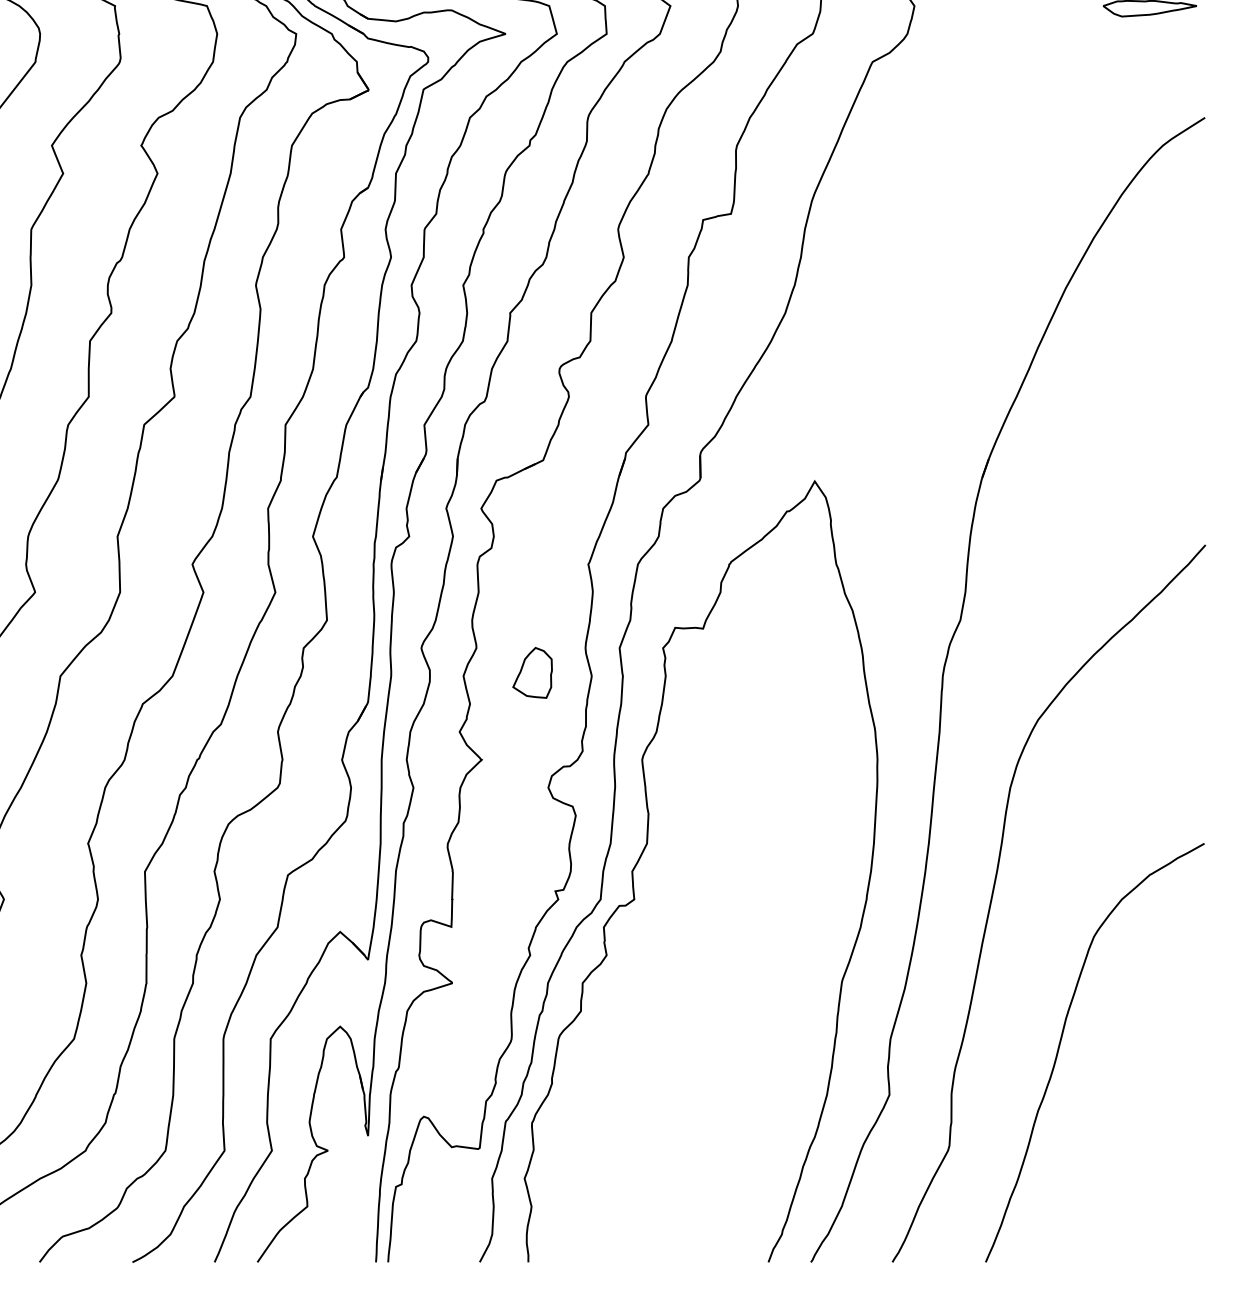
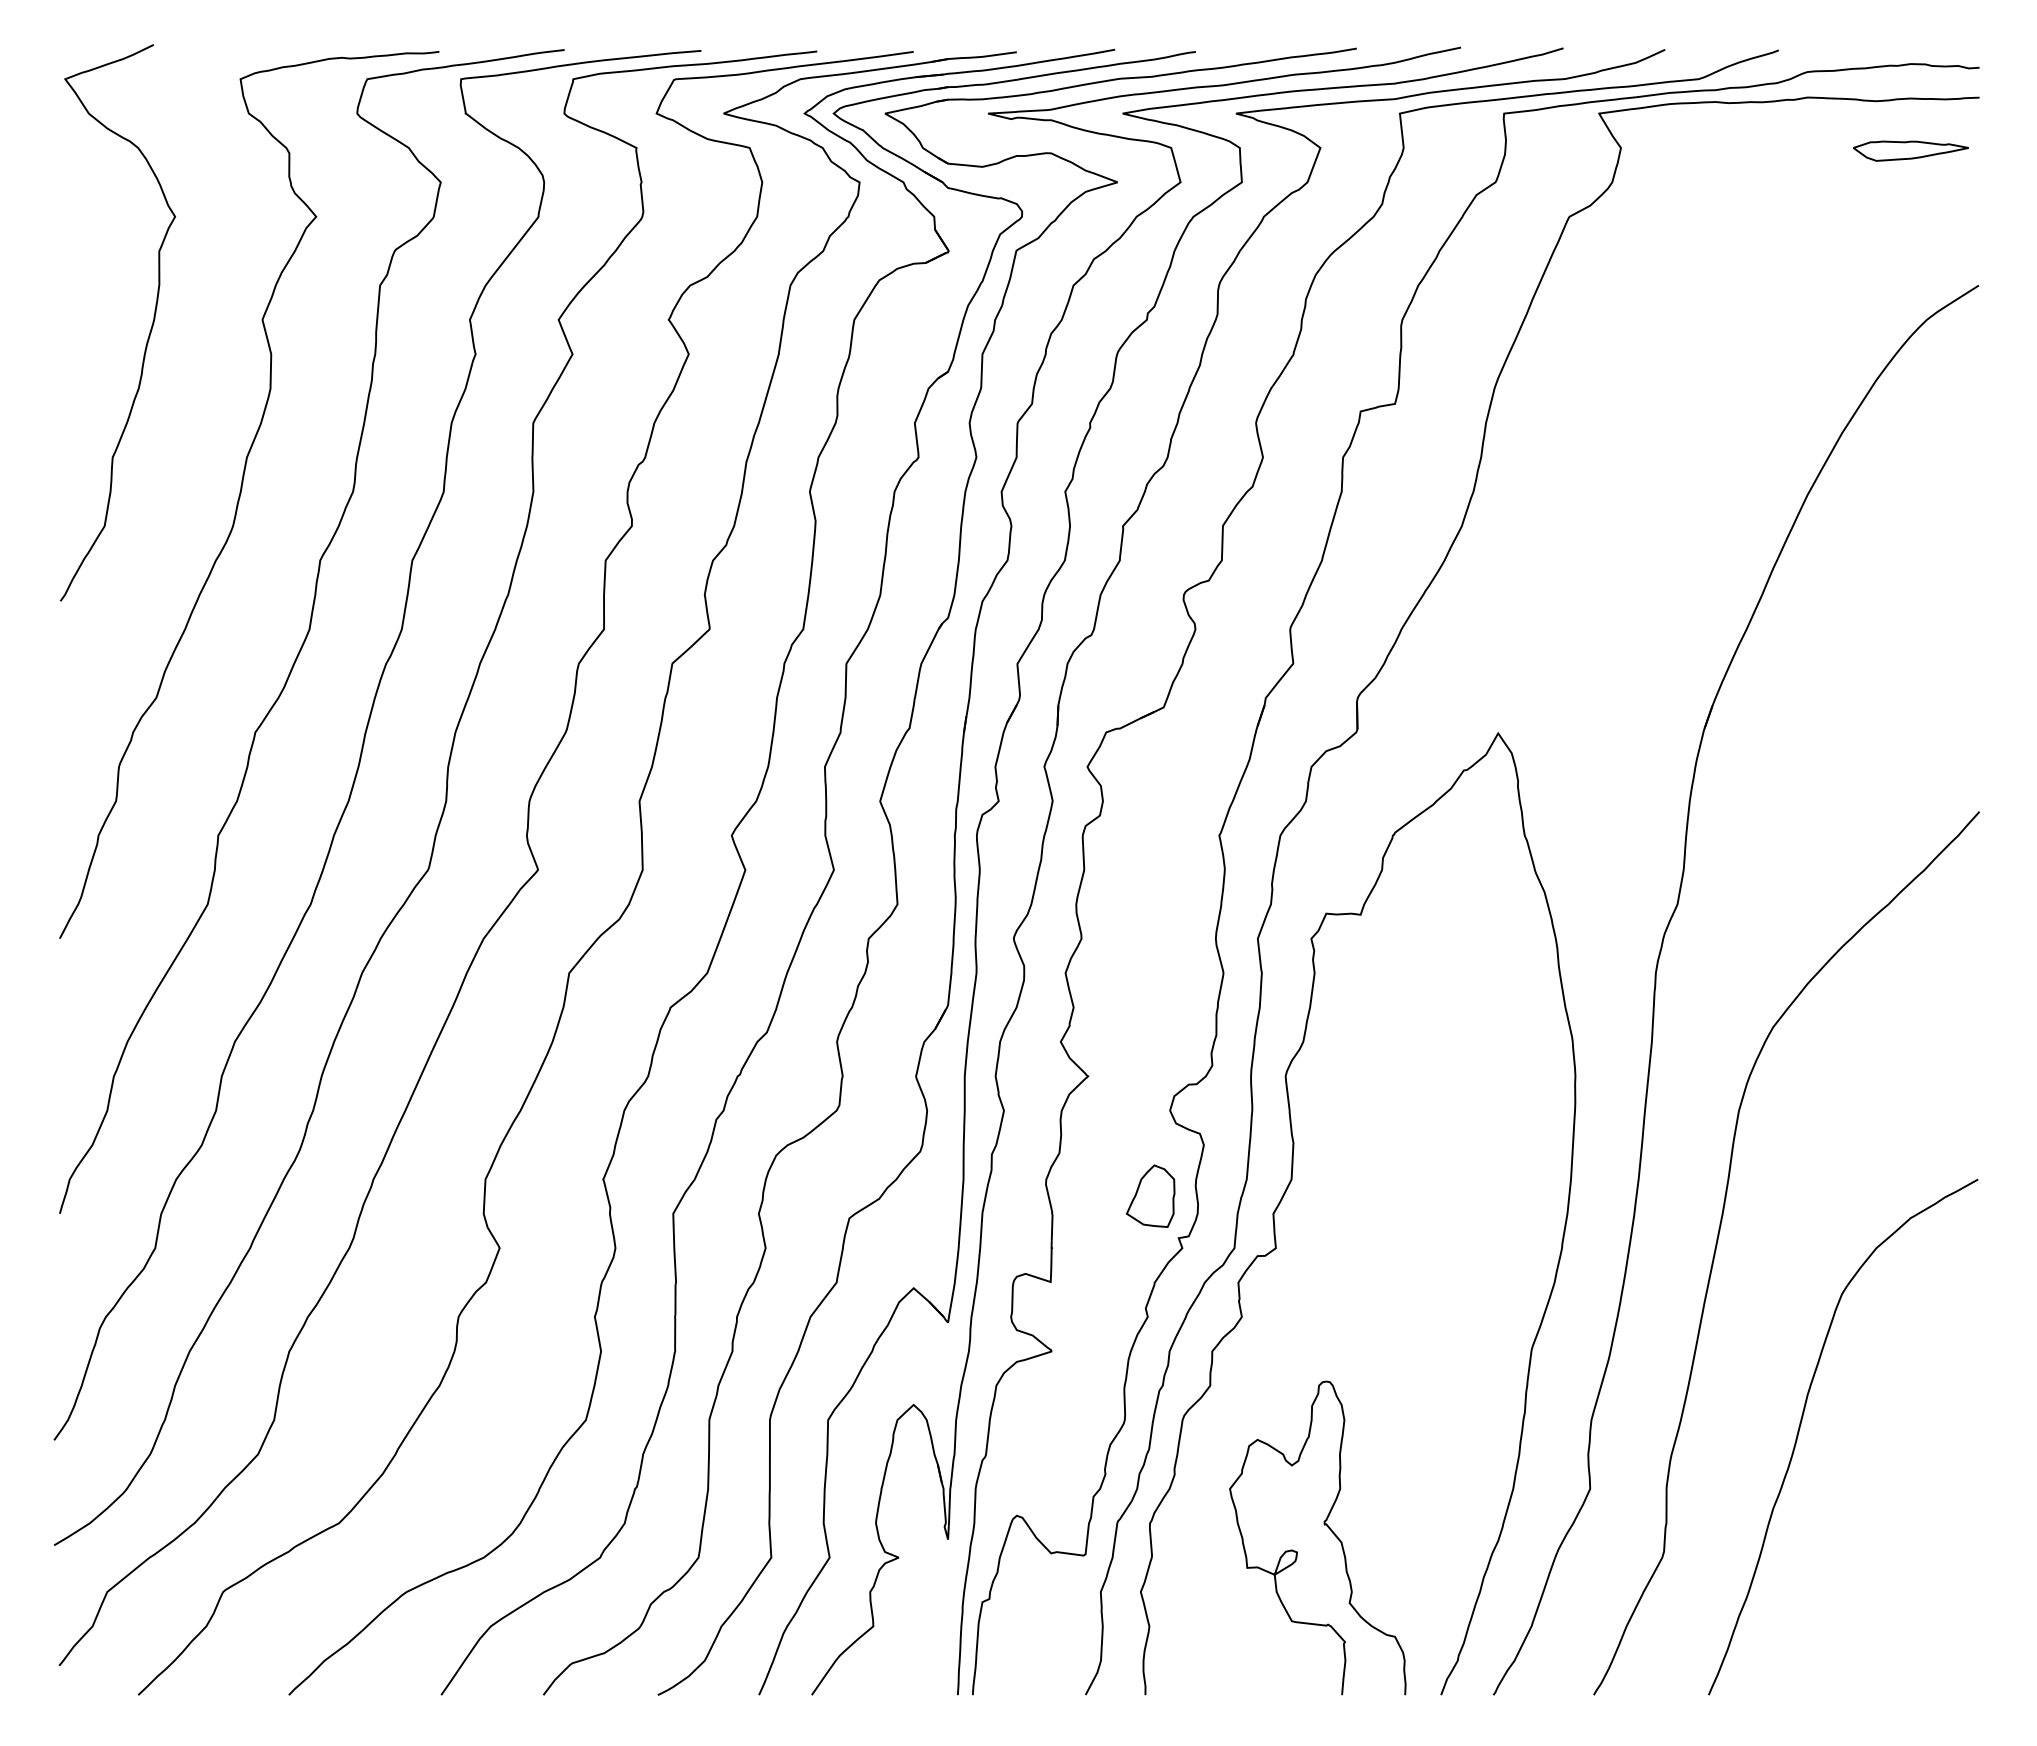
part: (532, 672) -> (1150, 1195), moved
curve: (673, 1124) -> (1324, 1525), added

